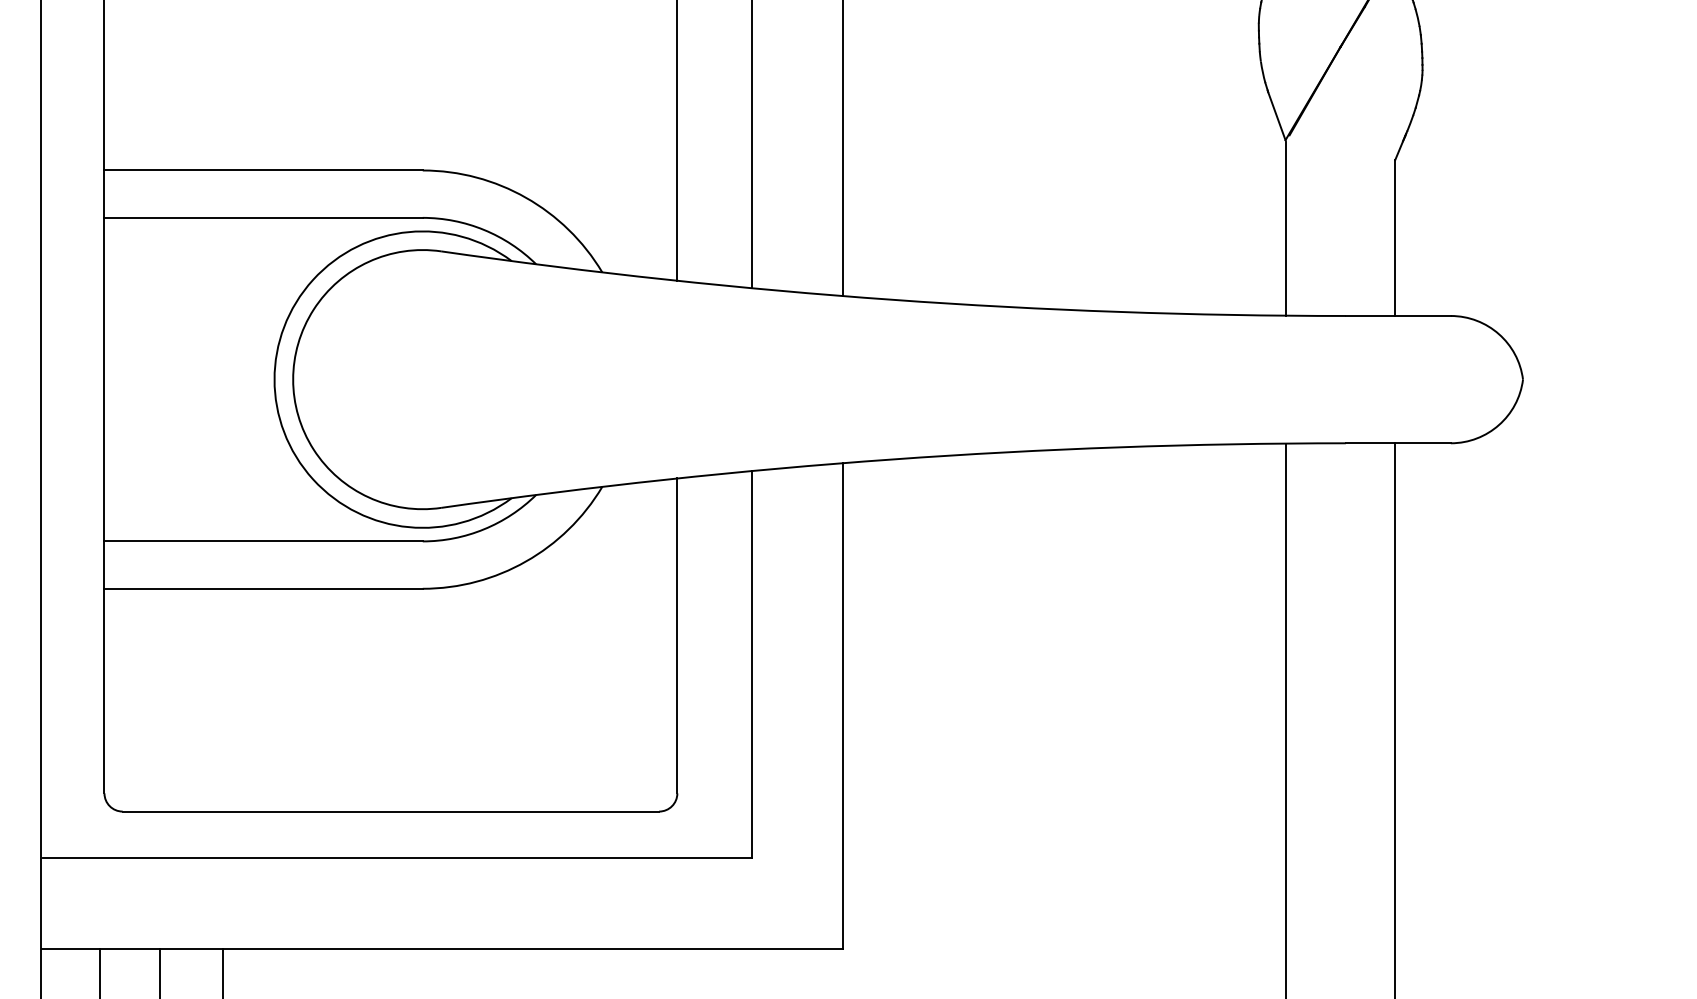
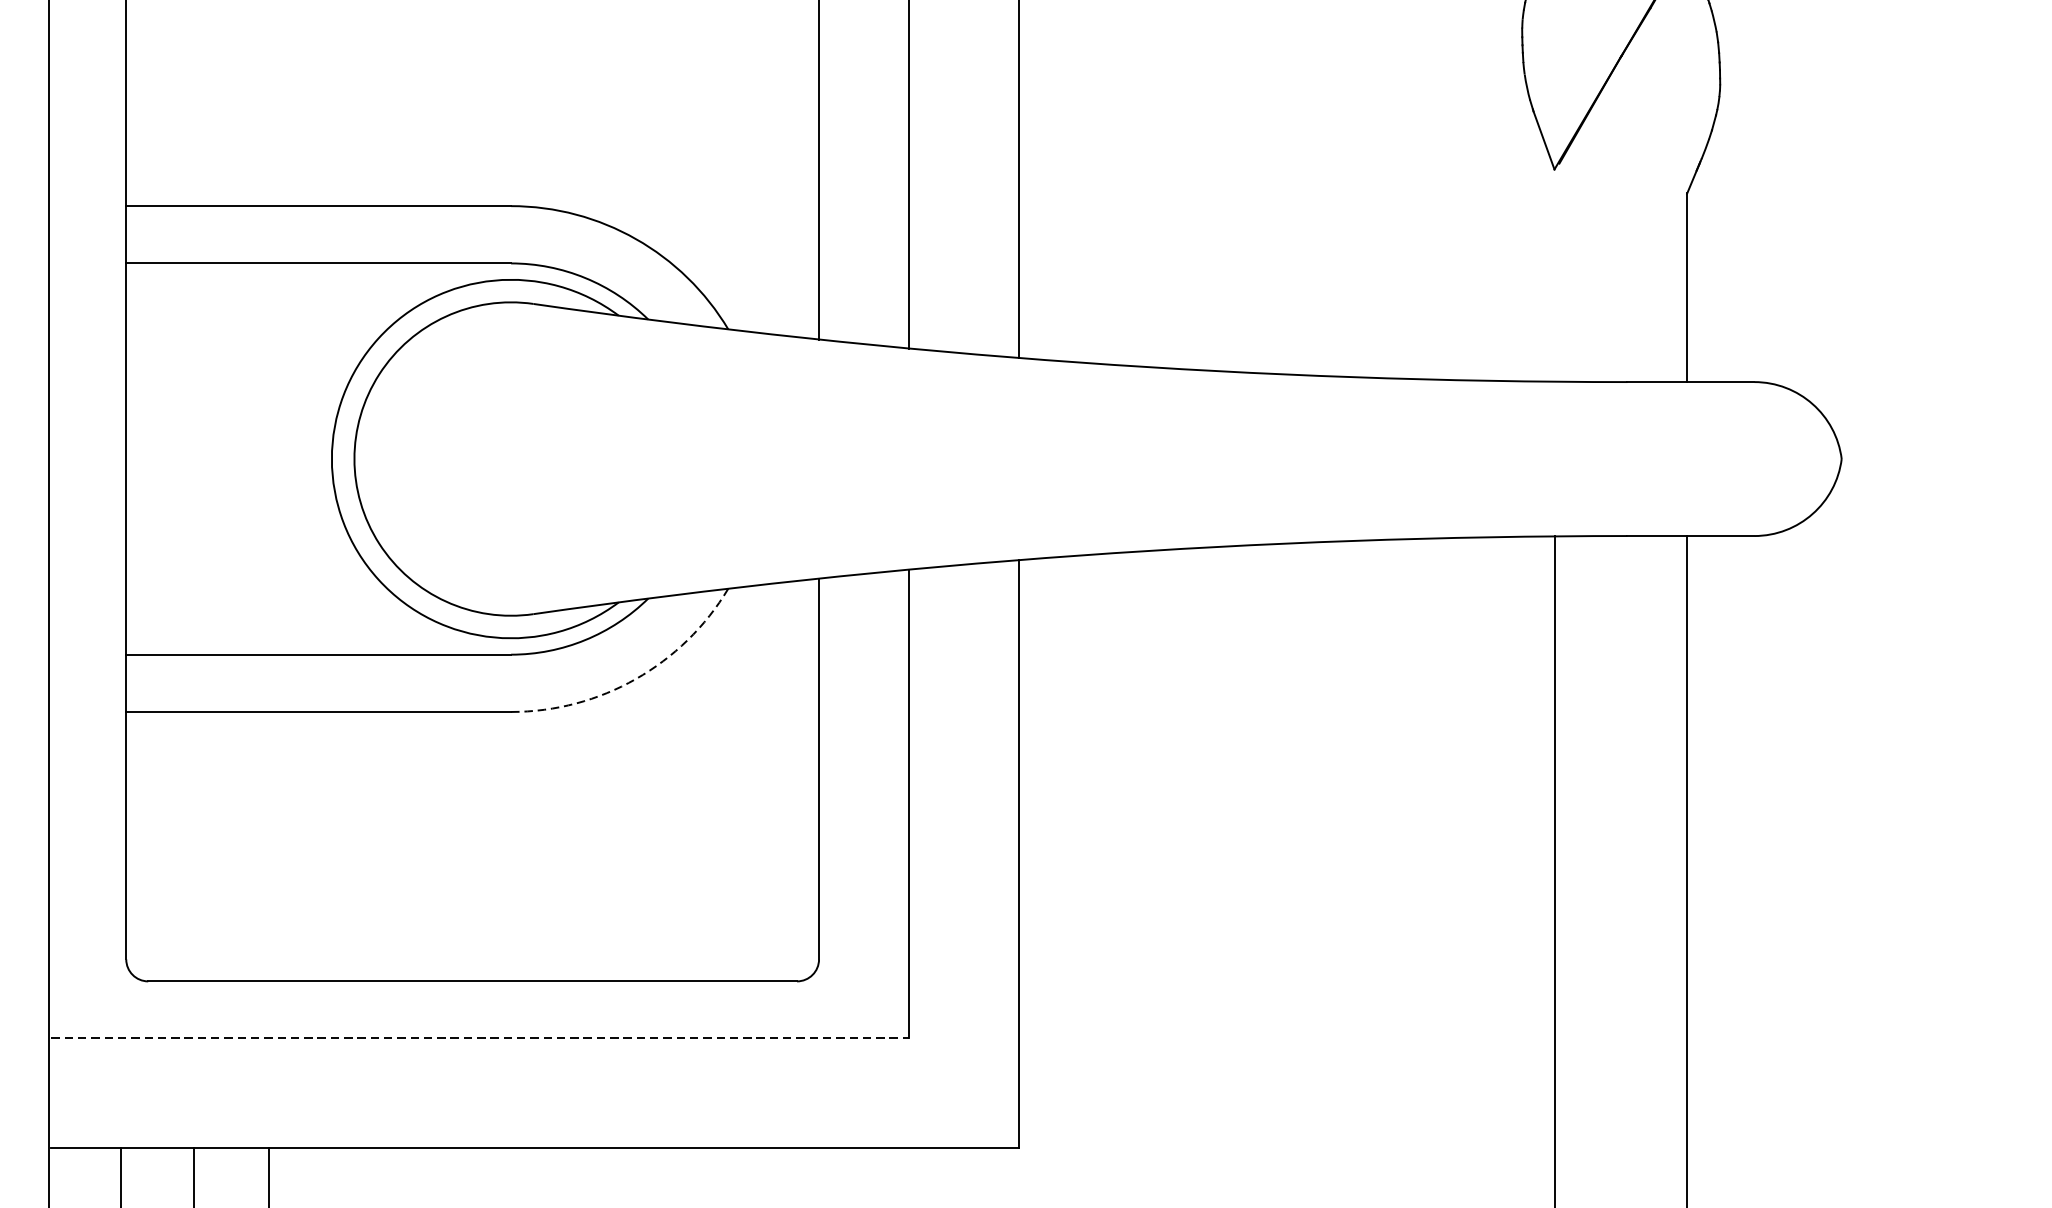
line: (1286, 228) -> (1555, 276), removed
arc: (525, 561) -> (635, 678), solid -> dashed
line: (397, 858) -> (480, 1038), solid -> dashed

